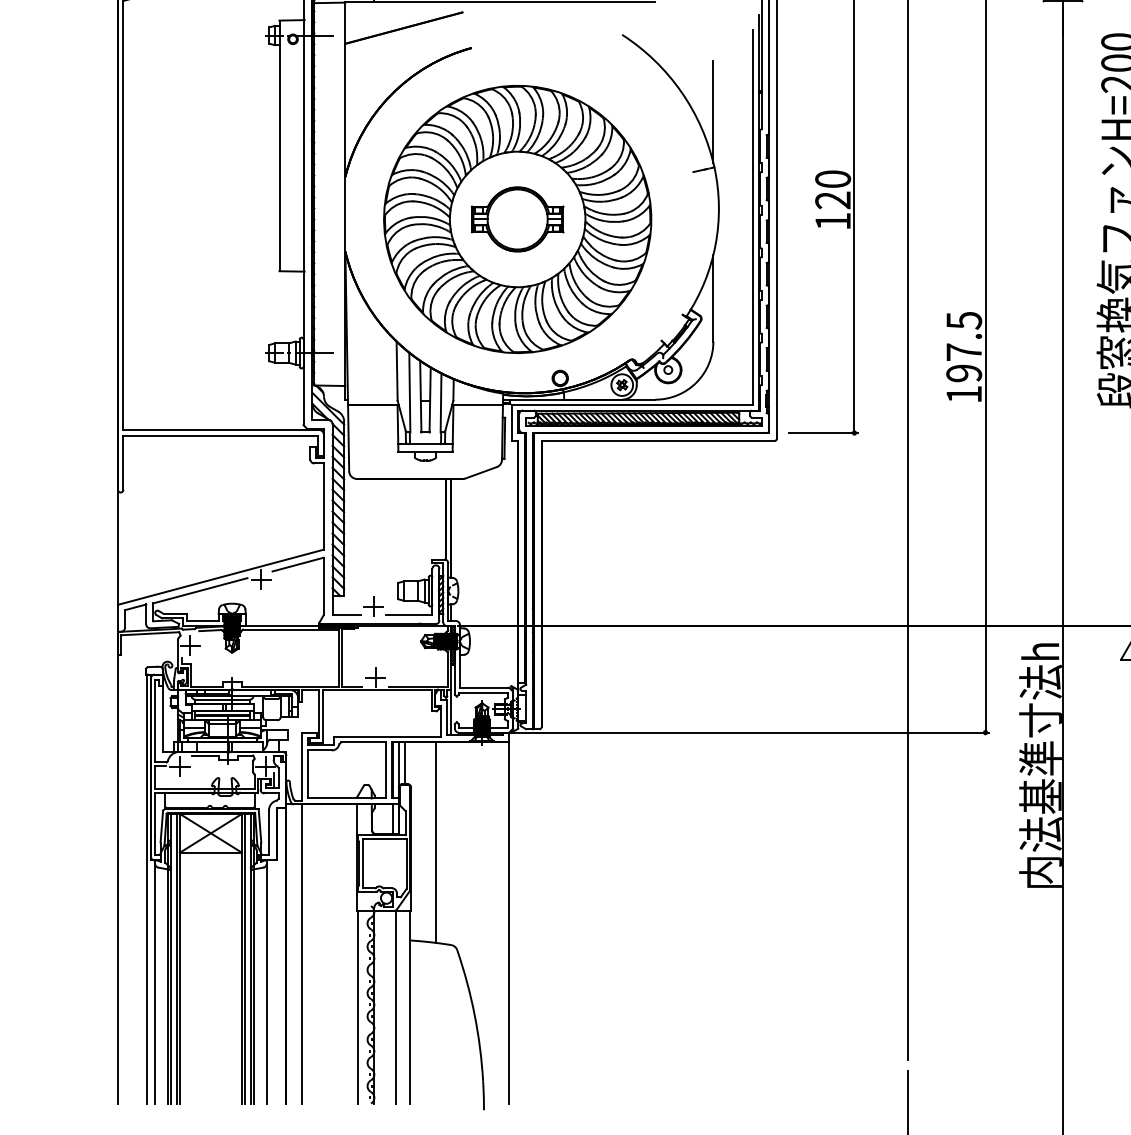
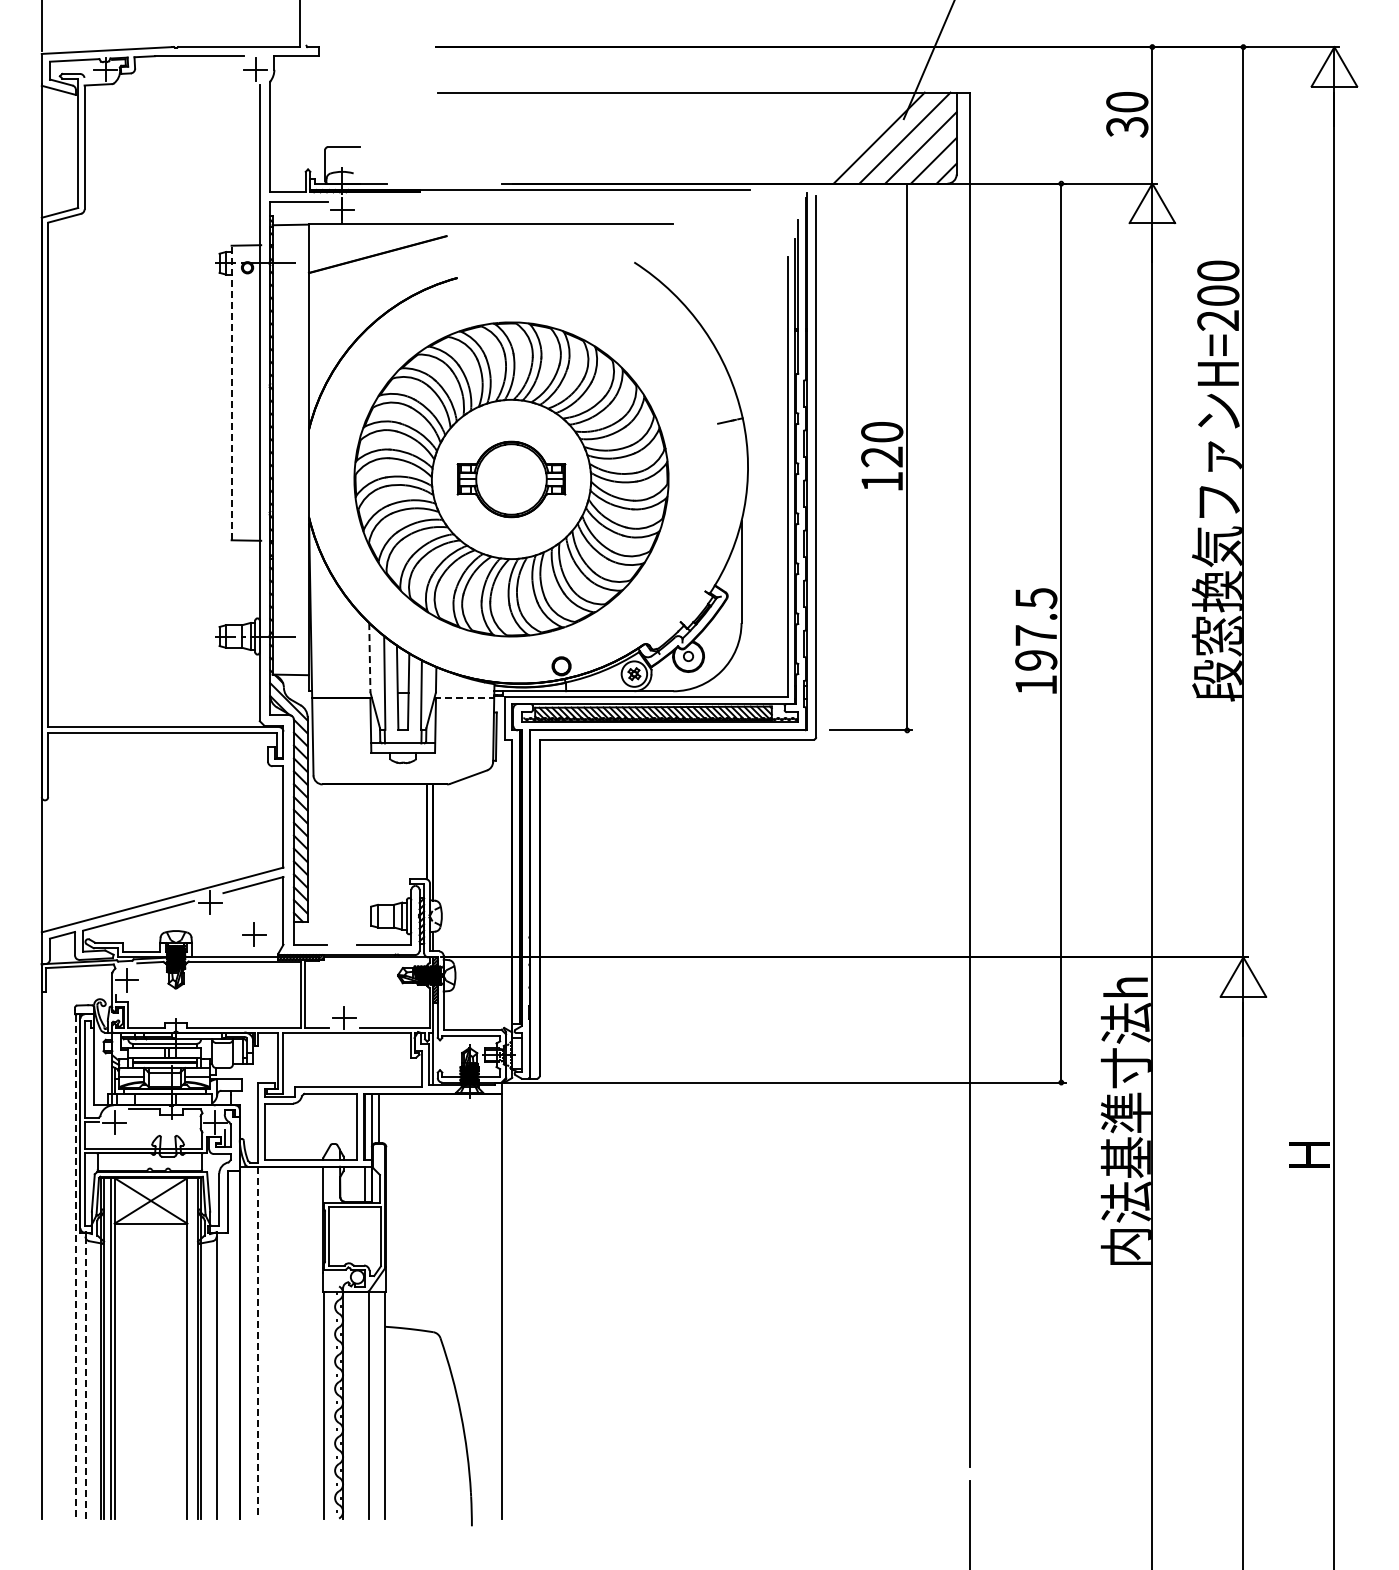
line: (713, 111) -> (741, 352), removed
line: (279, 145) -> (231, 392), solid -> dashed
line: (396, 370) -> (369, 657), solid -> dashed
line: (477, 404) -> (464, 697), solid -> dashed
part: (373, 606) -> (254, 934), moved
line: (435, 842) -> (415, 1211), removed
line: (146, 890) -> (75, 1267), solid -> dashed
line: (302, 954) -> (258, 1343), solid -> dashed
line: (244, 958) -> (190, 1348), removed
line: (155, 984) -> (85, 1378), solid -> dashed

